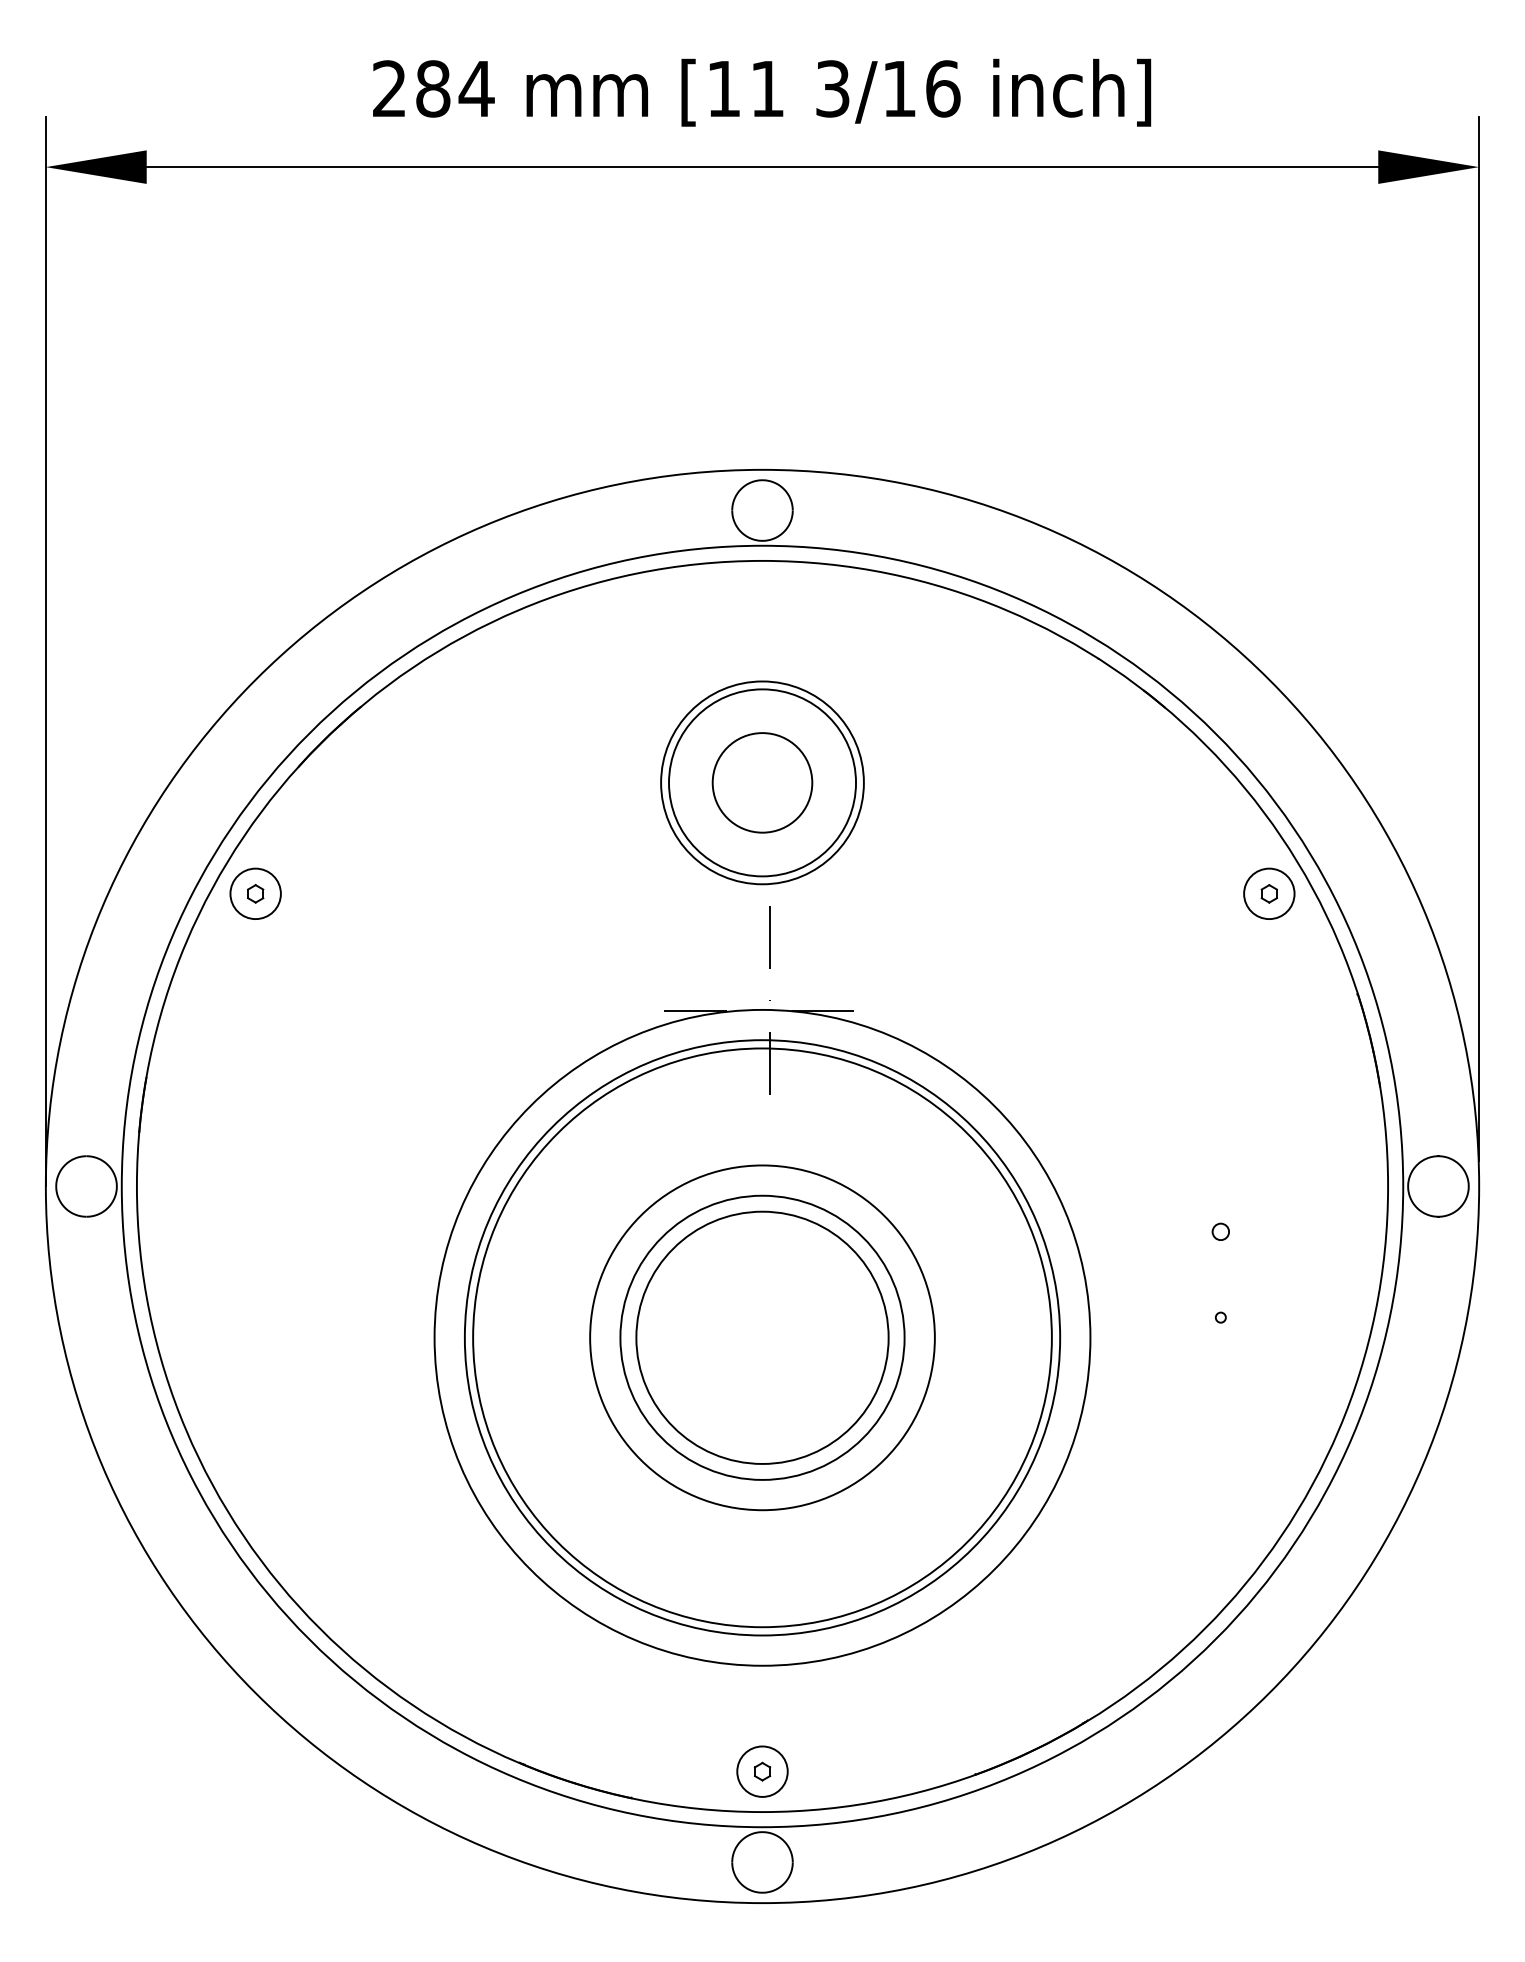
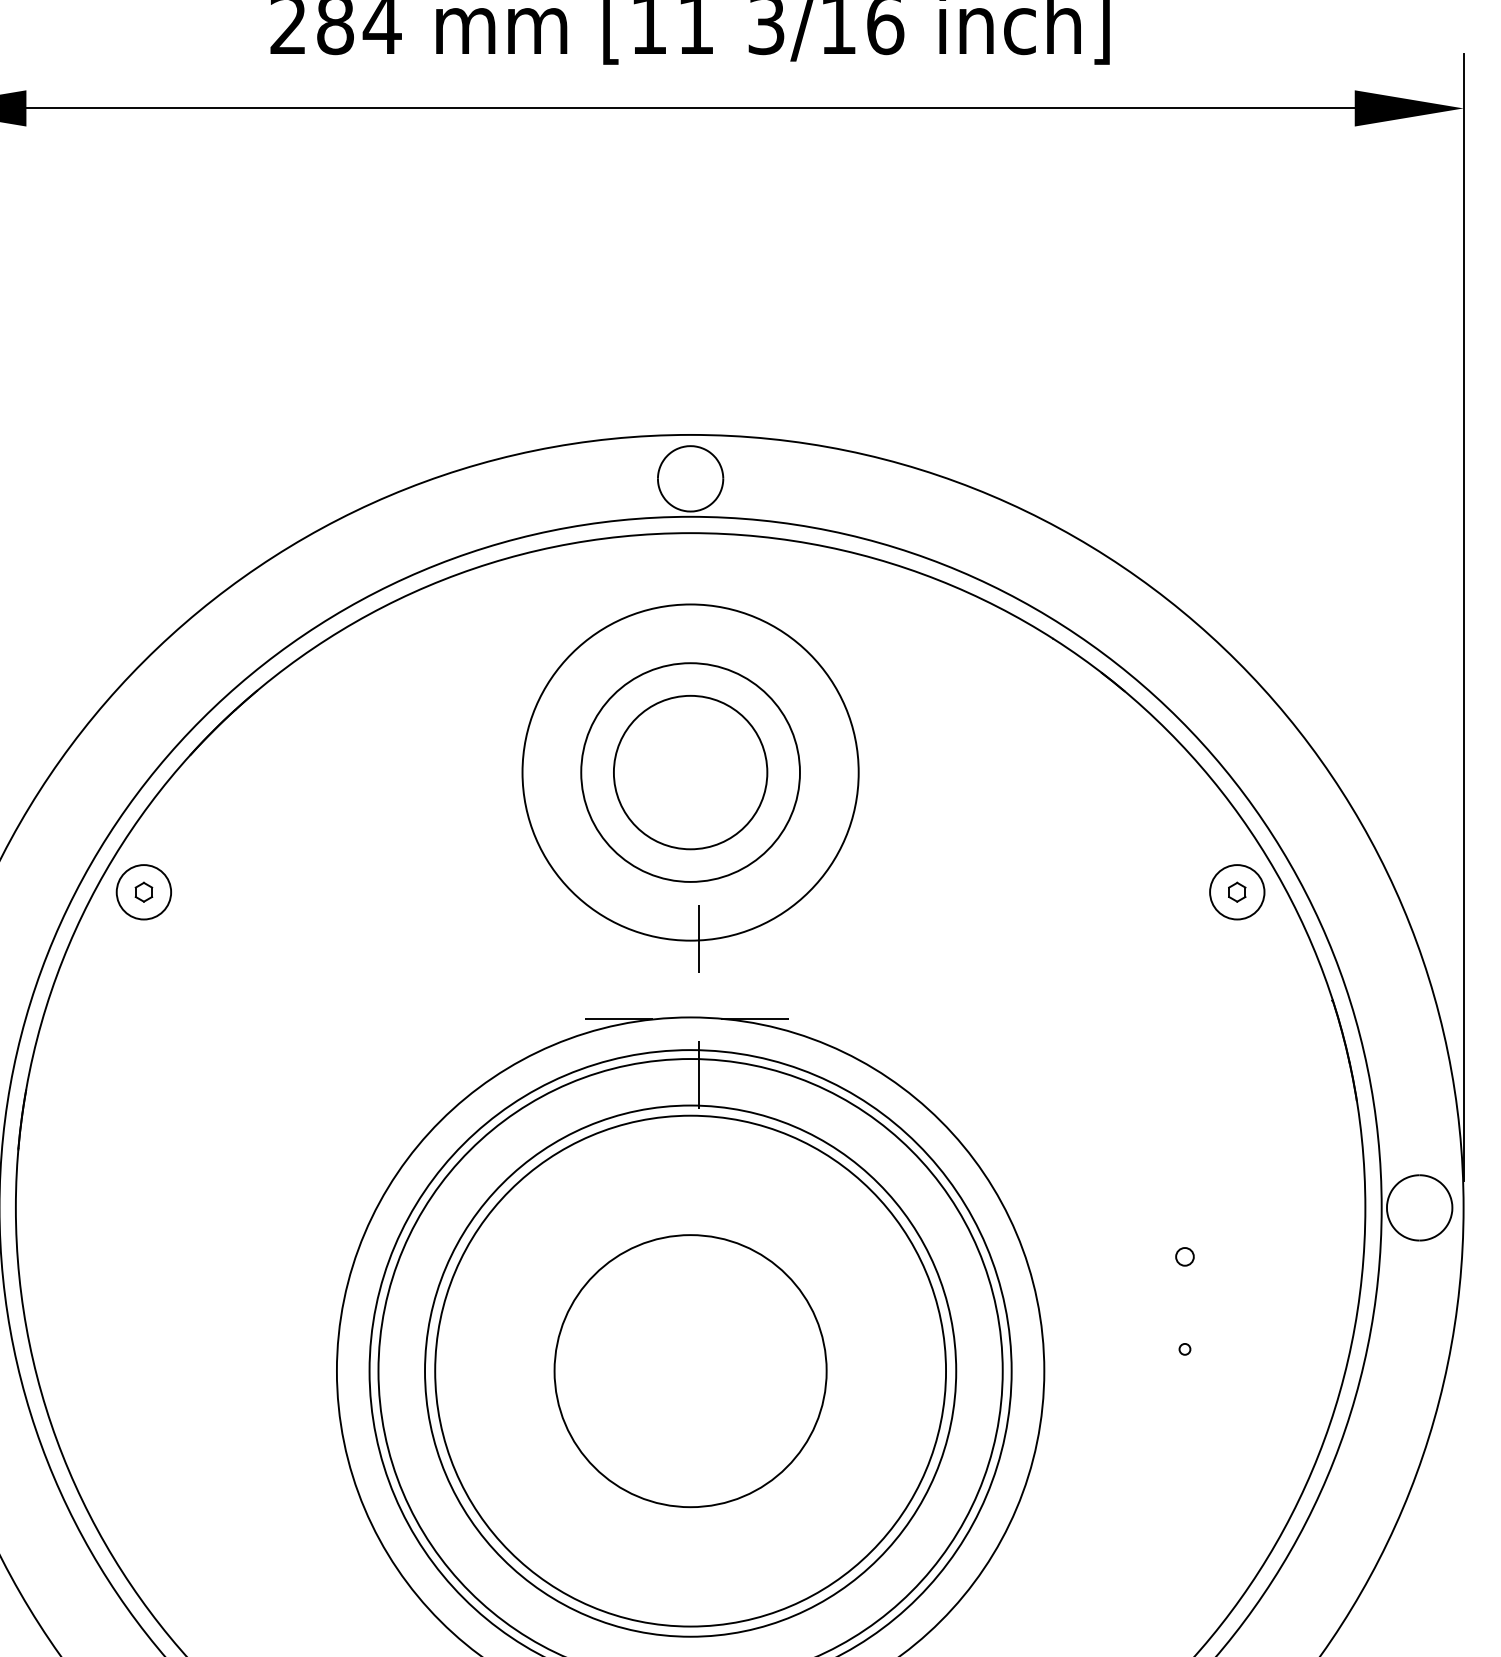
circle: (762, 782) -> (690, 772), size x1.43
circle: (762, 782) -> (690, 772), size x1.67
circle: (762, 1337) -> (690, 1370), size x1.43
circle: (762, 1337) -> (690, 1370), size x1.67

